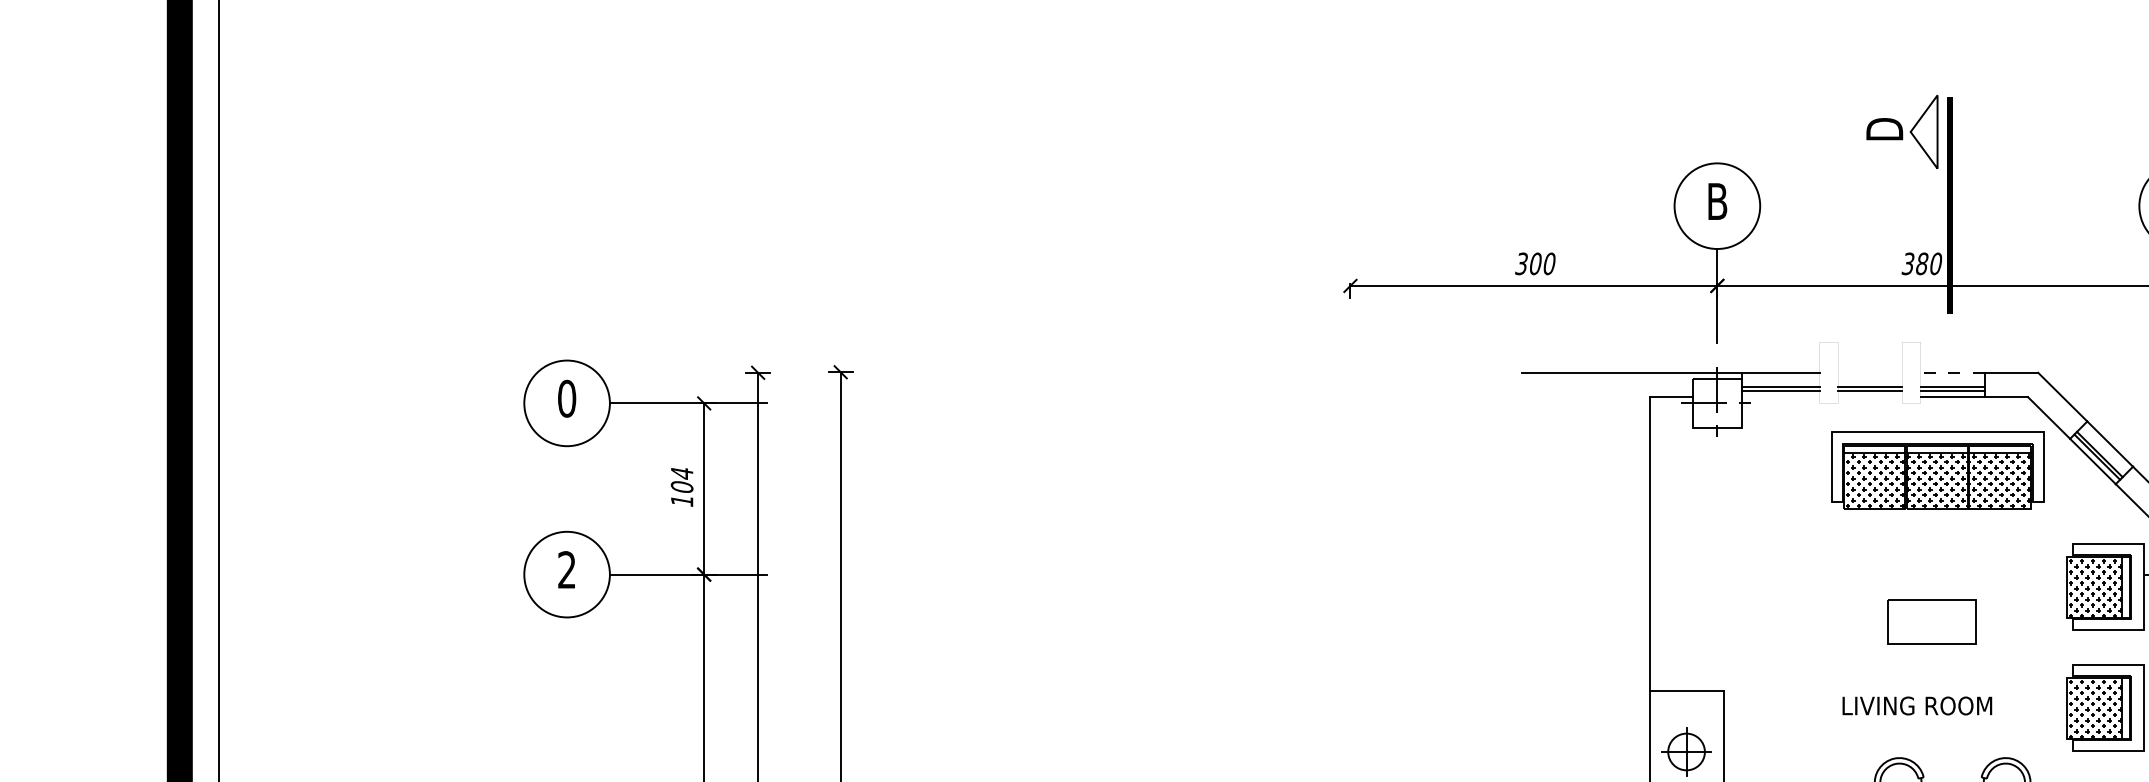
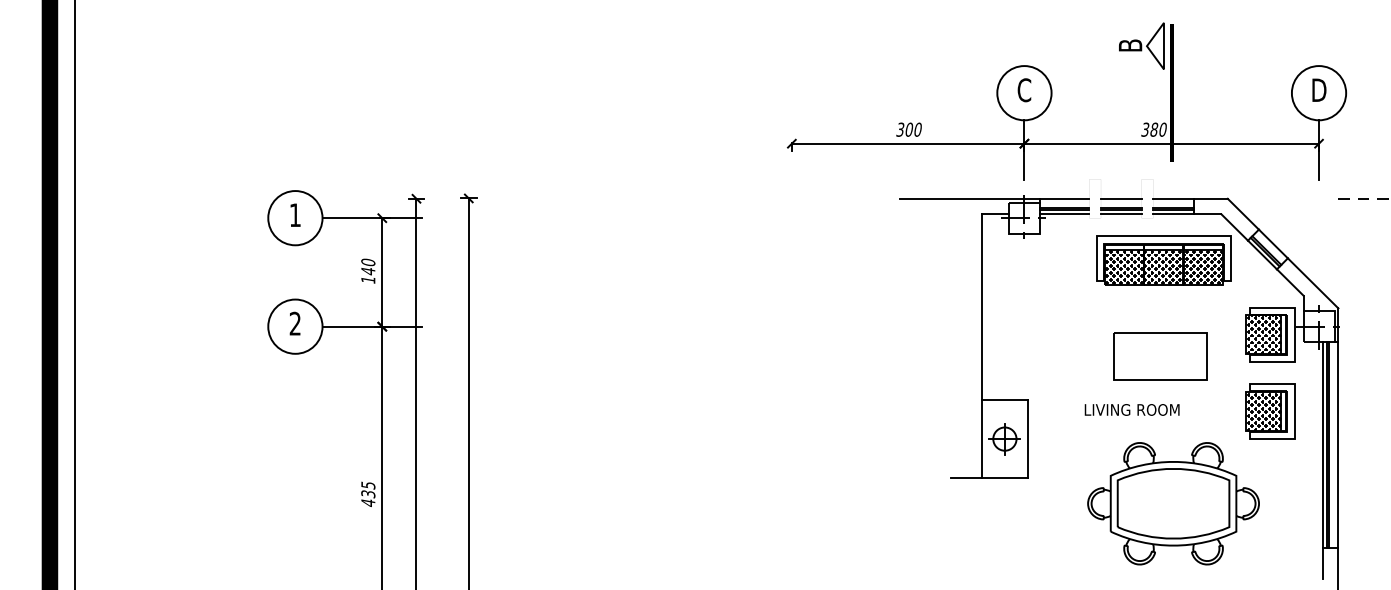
text: (1884, 126) -> (1130, 42), D -> B
text: (1717, 201) -> (1024, 90), B -> C
line: (1868, 372) -> (1120, 198), added
line: (1952, 372) -> (1173, 198), dashed -> solid
line: (1780, 397) -> (1064, 214), added
line: (1868, 397) -> (1120, 214), added
text: (567, 399) -> (295, 215), 0 -> 1
text: (682, 479) -> (368, 266), 104 -> 140
part: (1932, 621) -> (1160, 356), size x1.67
text: (1916, 705) -> (1131, 409), moved

